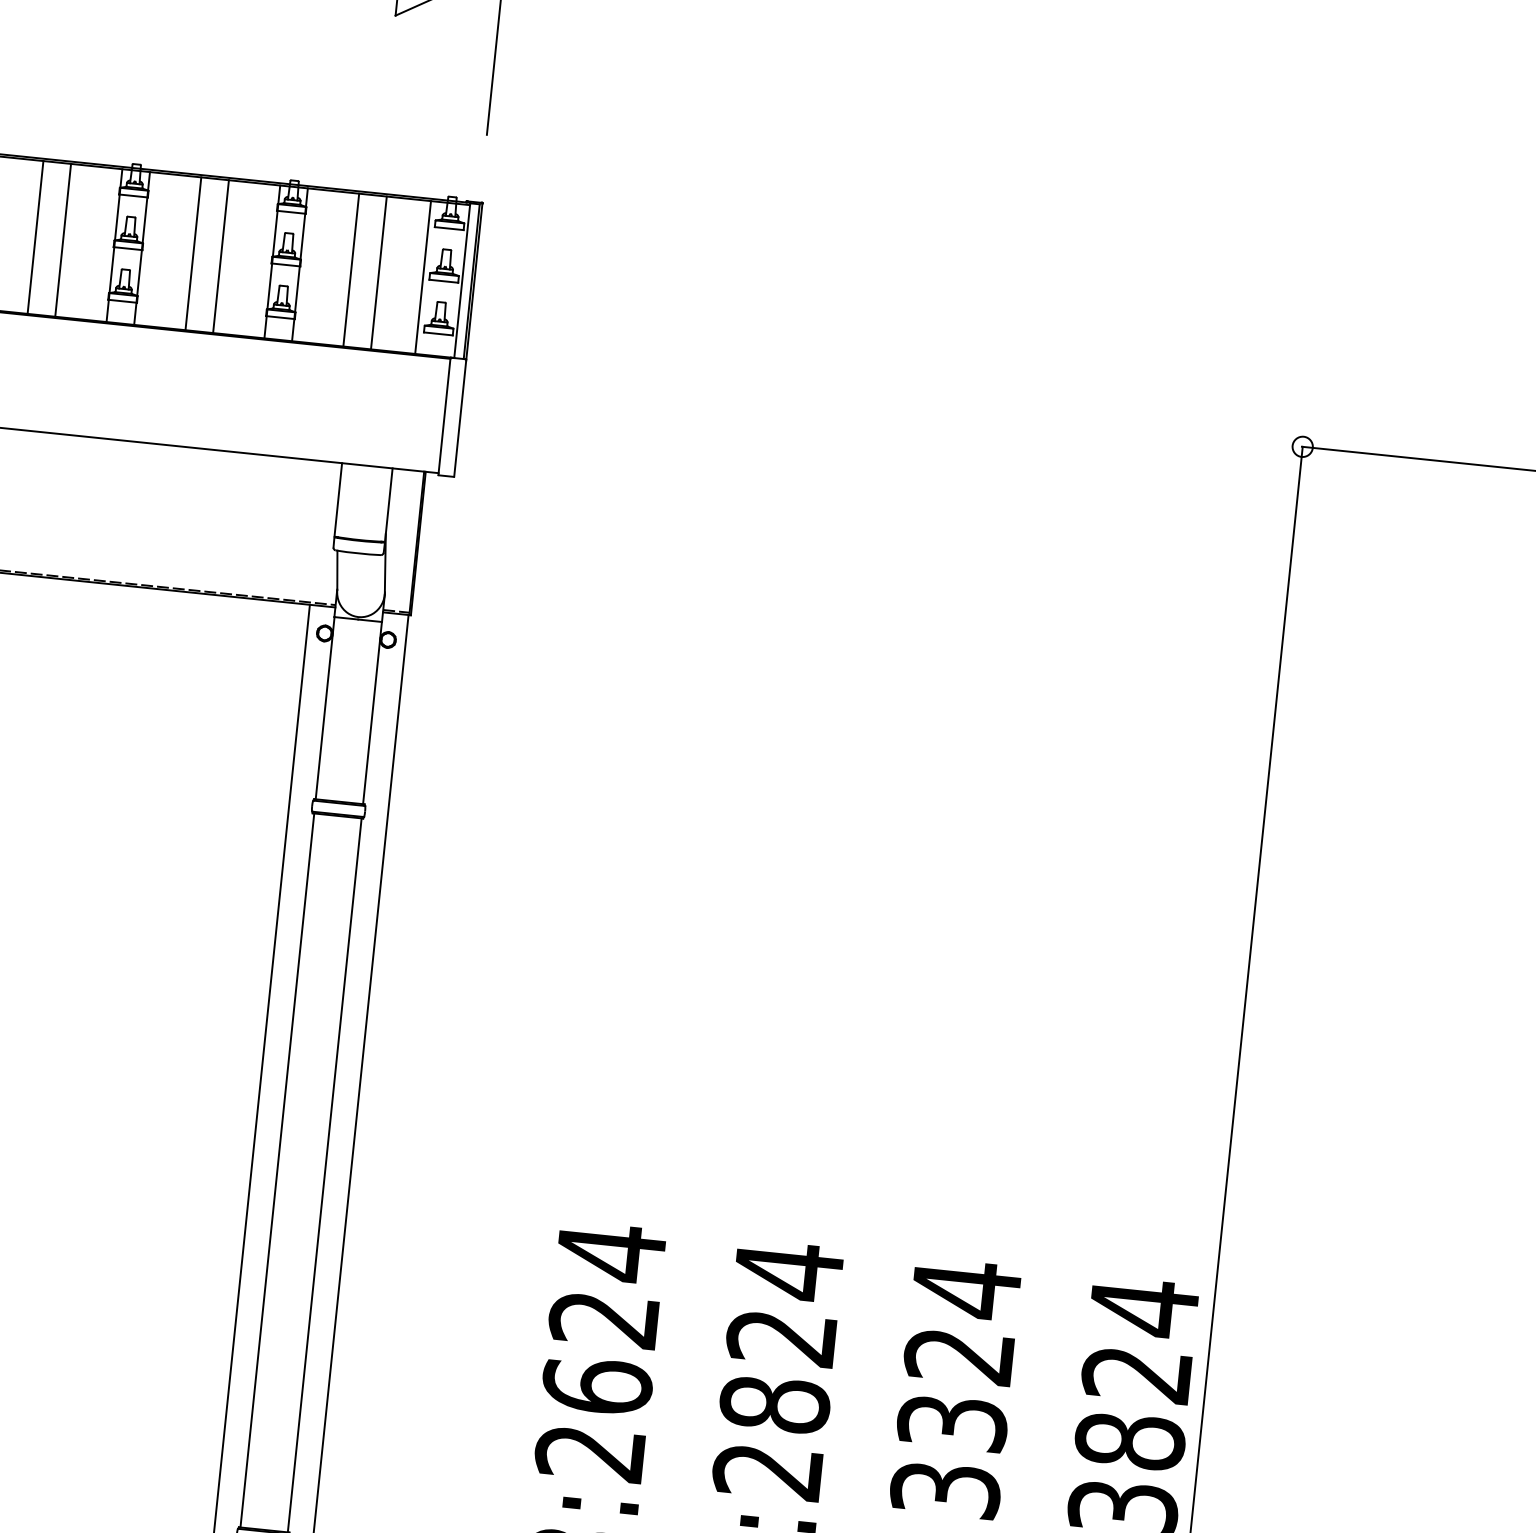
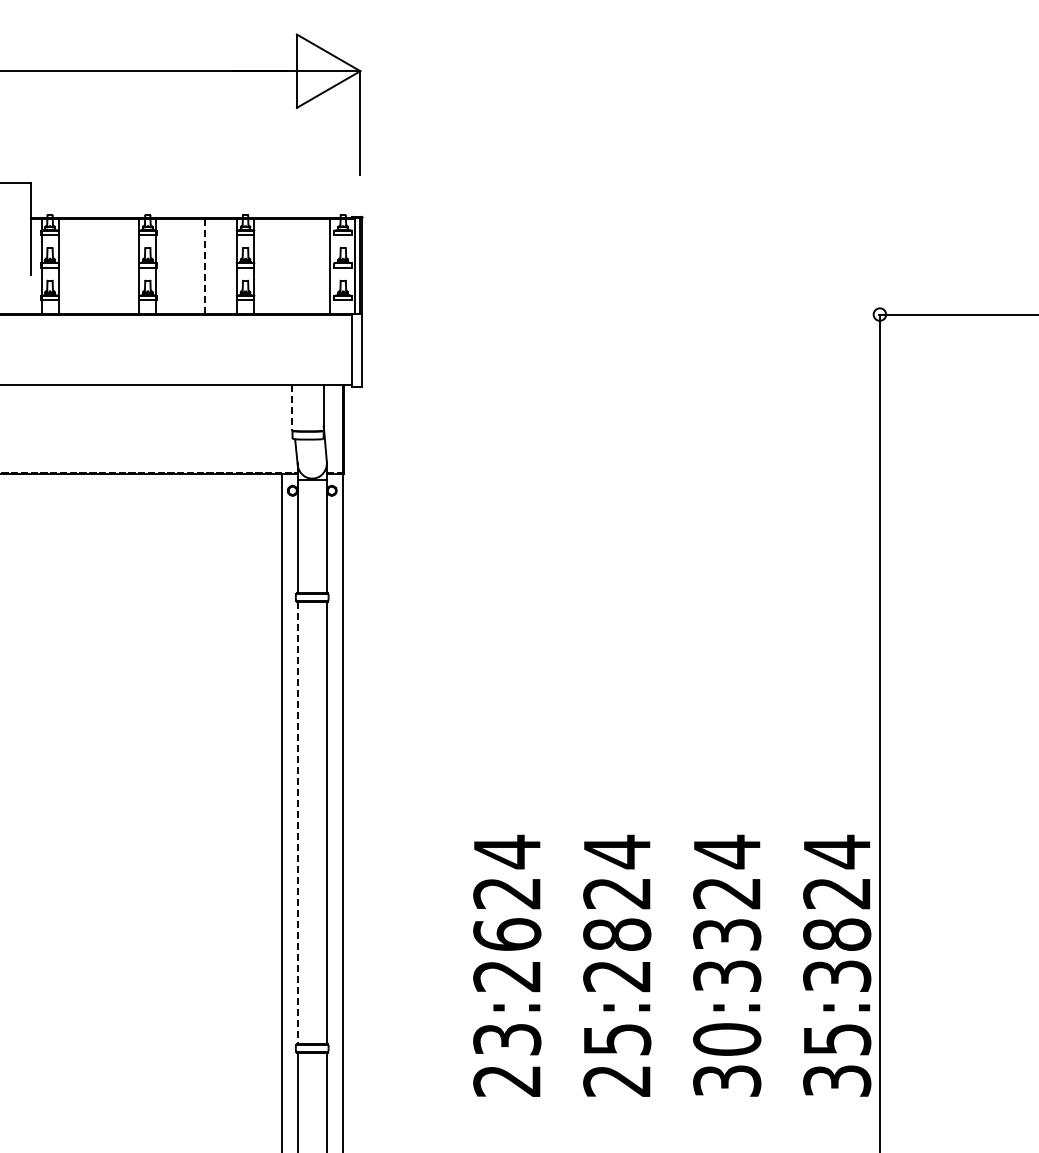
line: (35, 237) -> (90, 266), removed
line: (63, 240) -> (107, 266), removed
line: (193, 253) -> (188, 266), removed
line: (221, 256) -> (205, 266), solid -> dashed
line: (350, 269) -> (285, 266), removed
line: (378, 272) -> (302, 266), removed
line: (338, 500) -> (292, 408), solid -> dashed
line: (277, 1171) -> (297, 823), solid -> dashed

